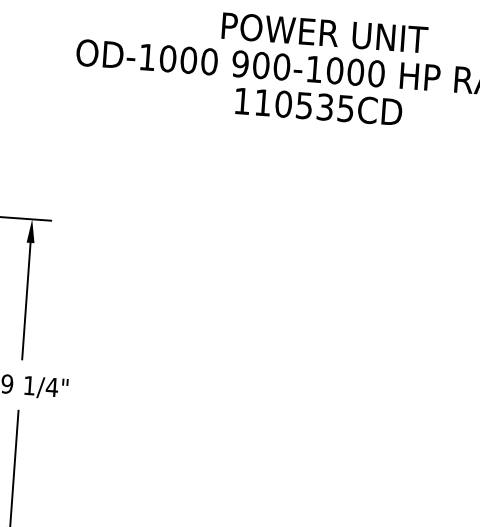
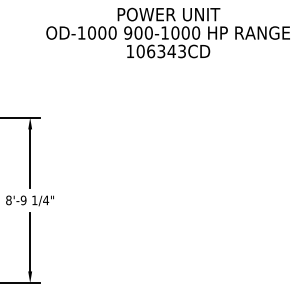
text: (302, 105) -> (160, 51), 110535CD -> 106343CD

